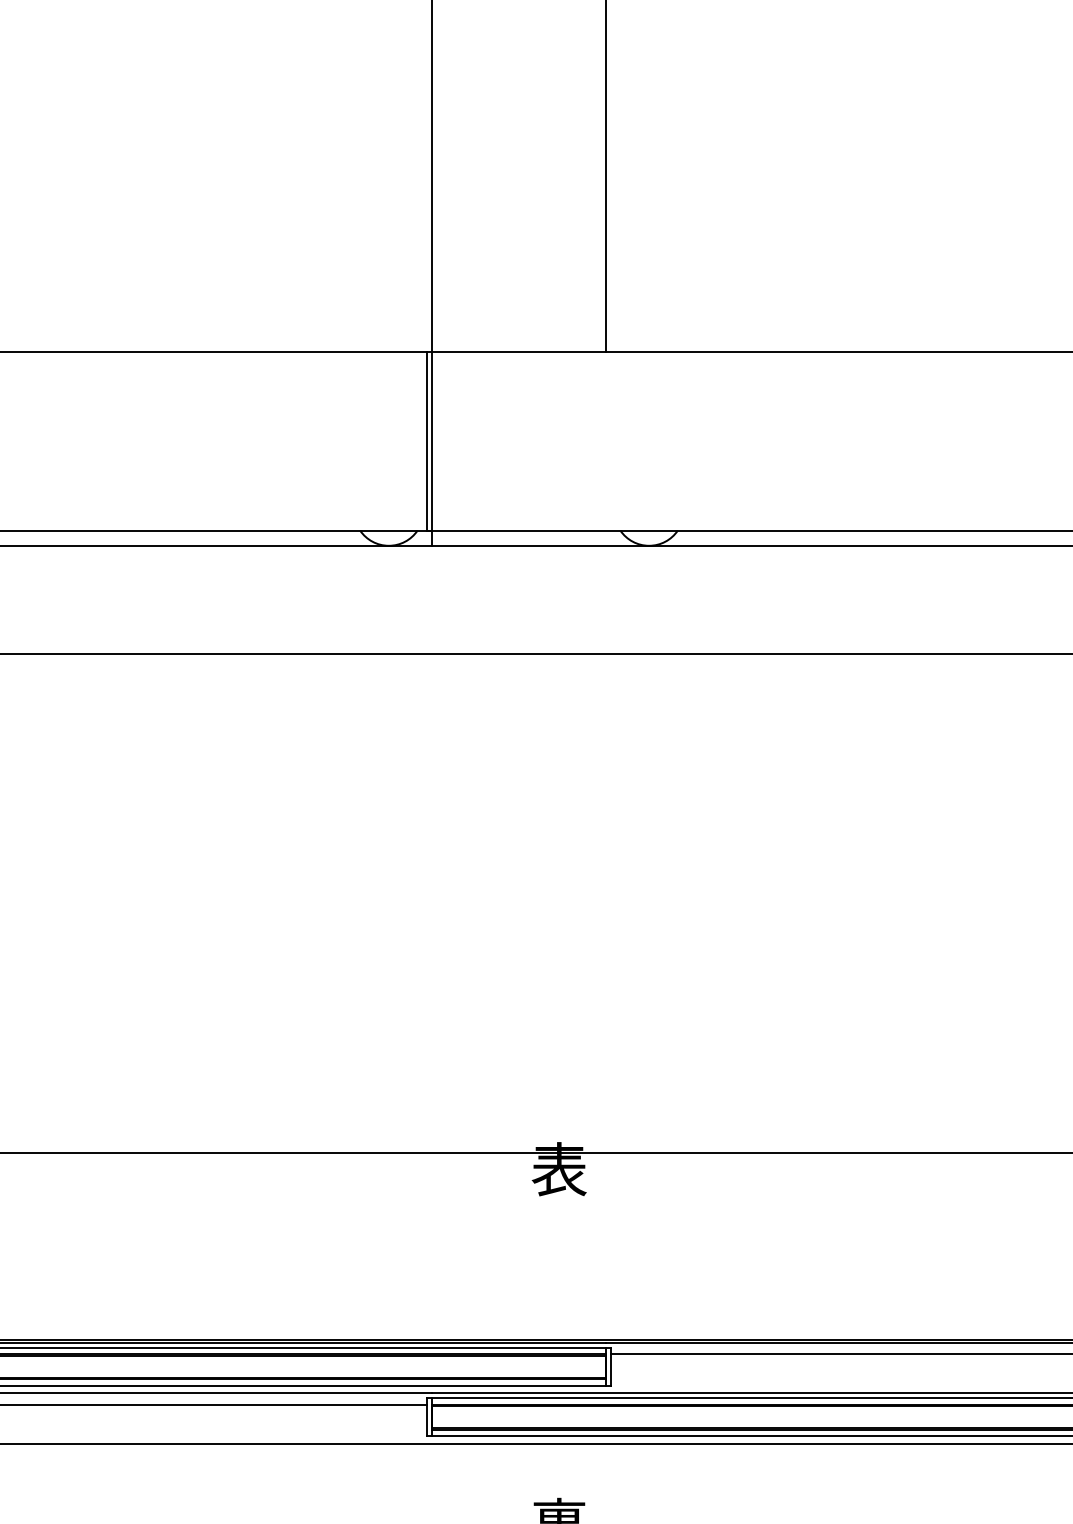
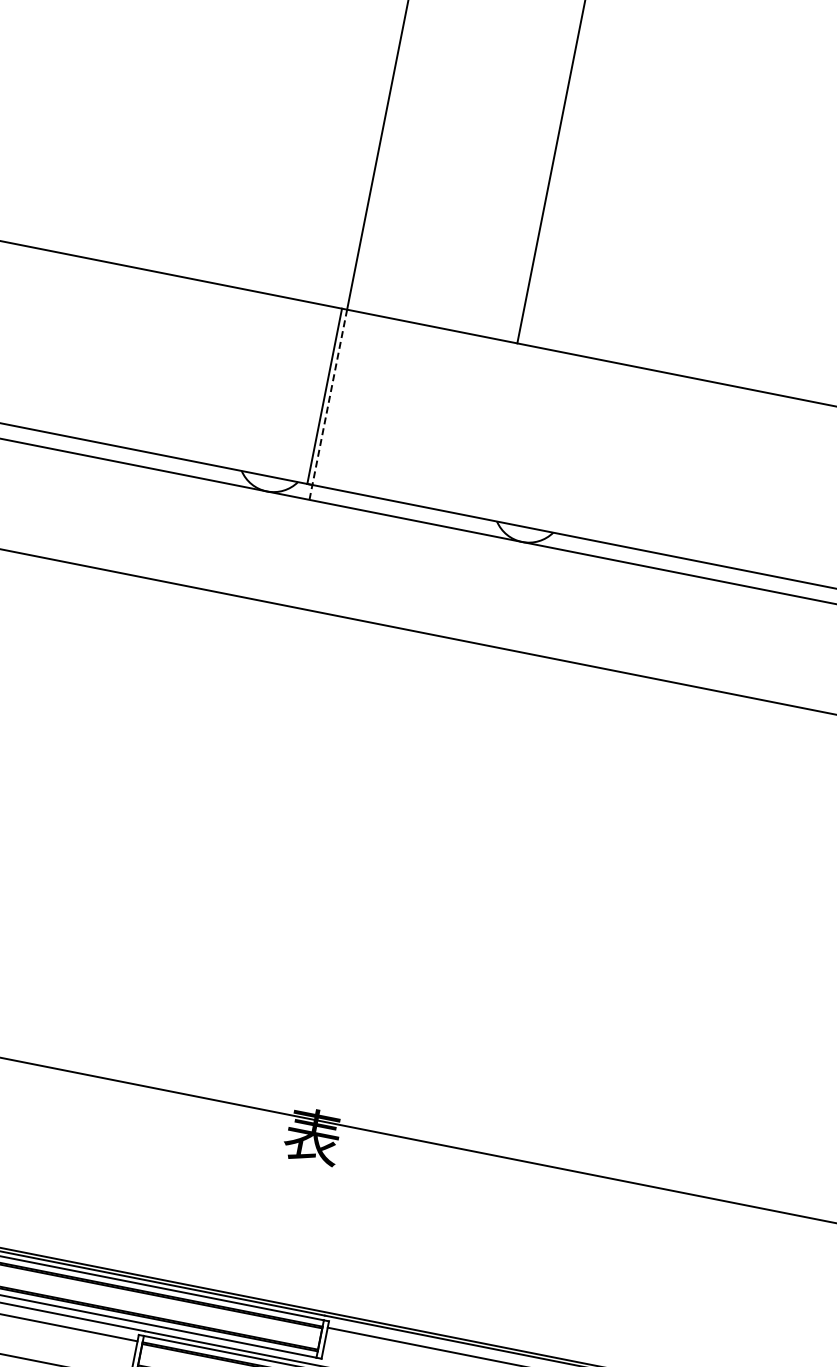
line: (432, 448) -> (328, 404), solid -> dashed

